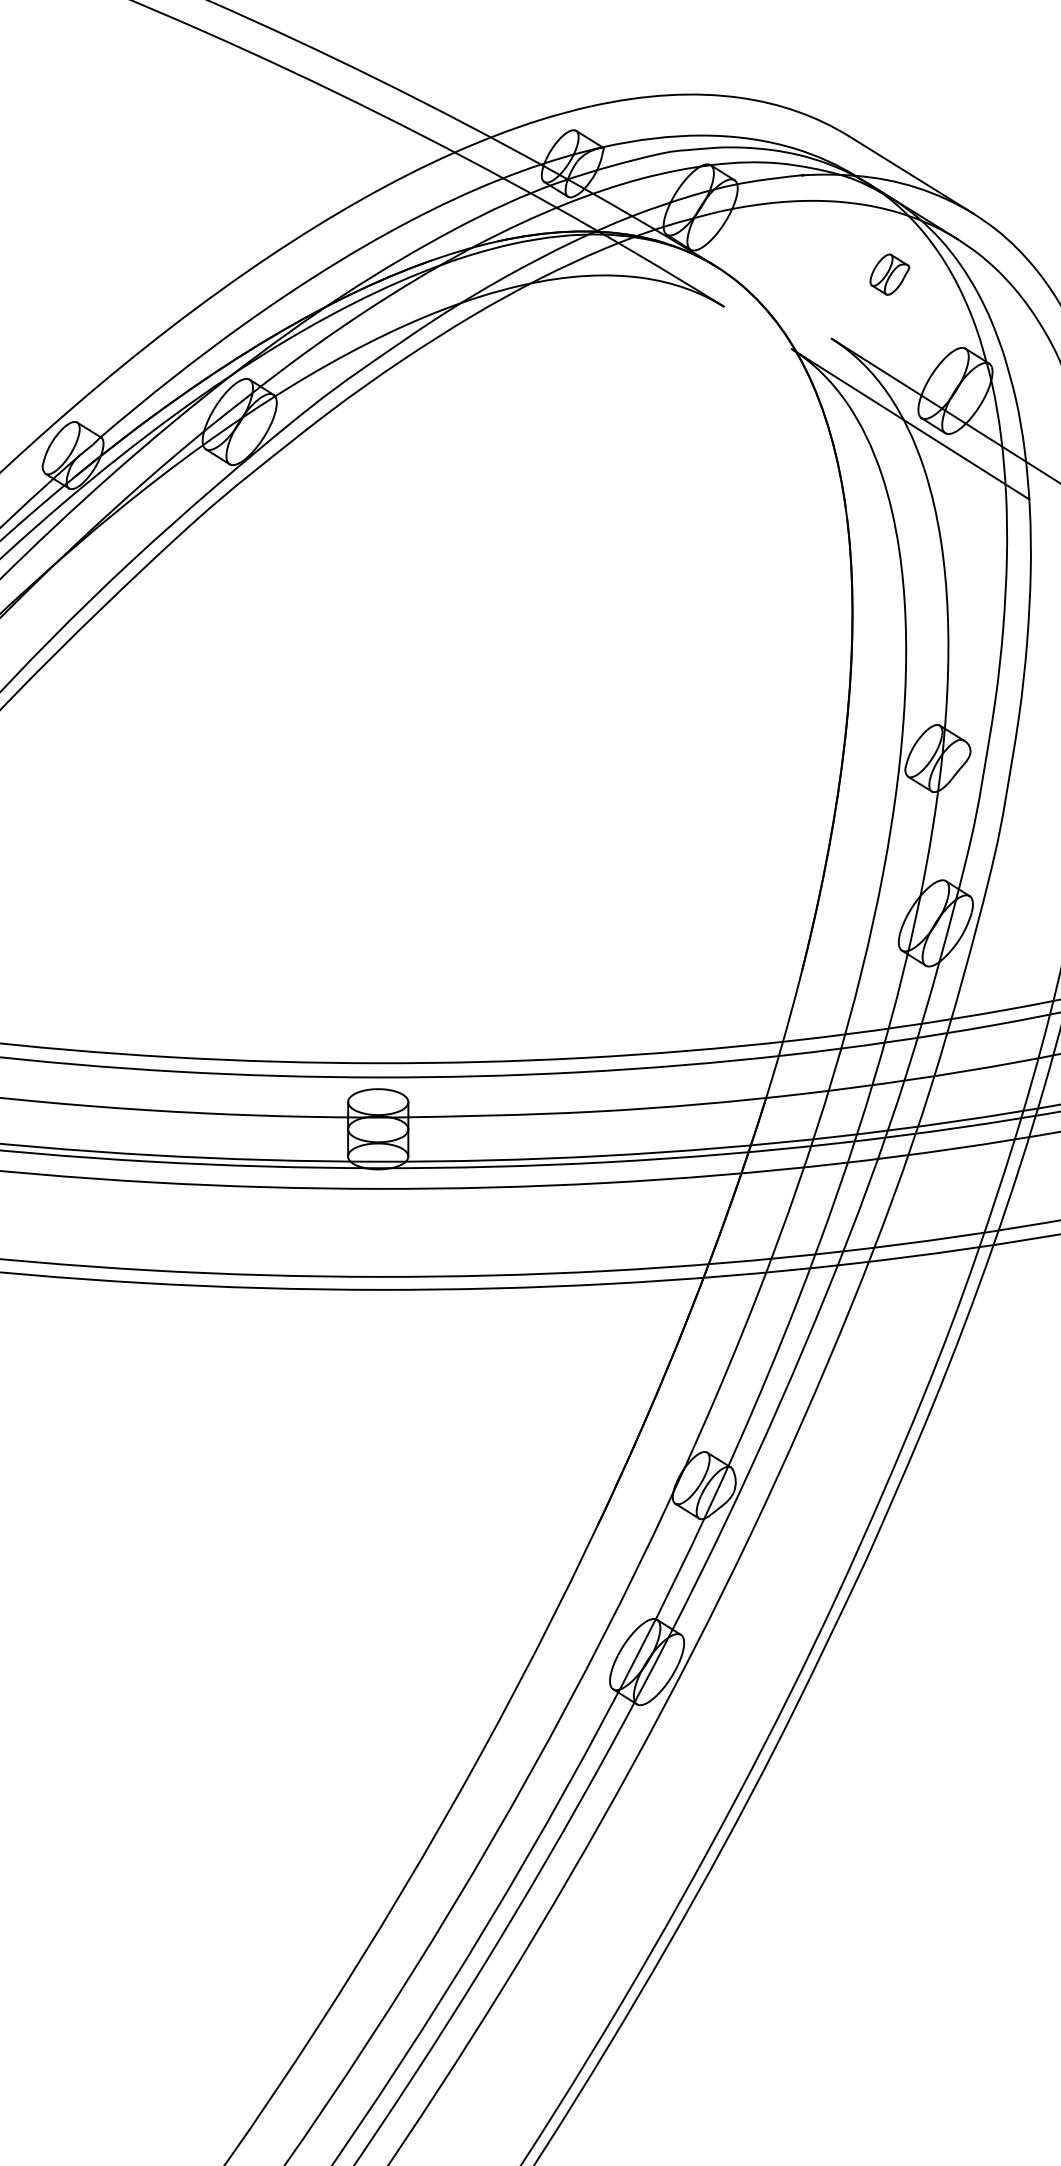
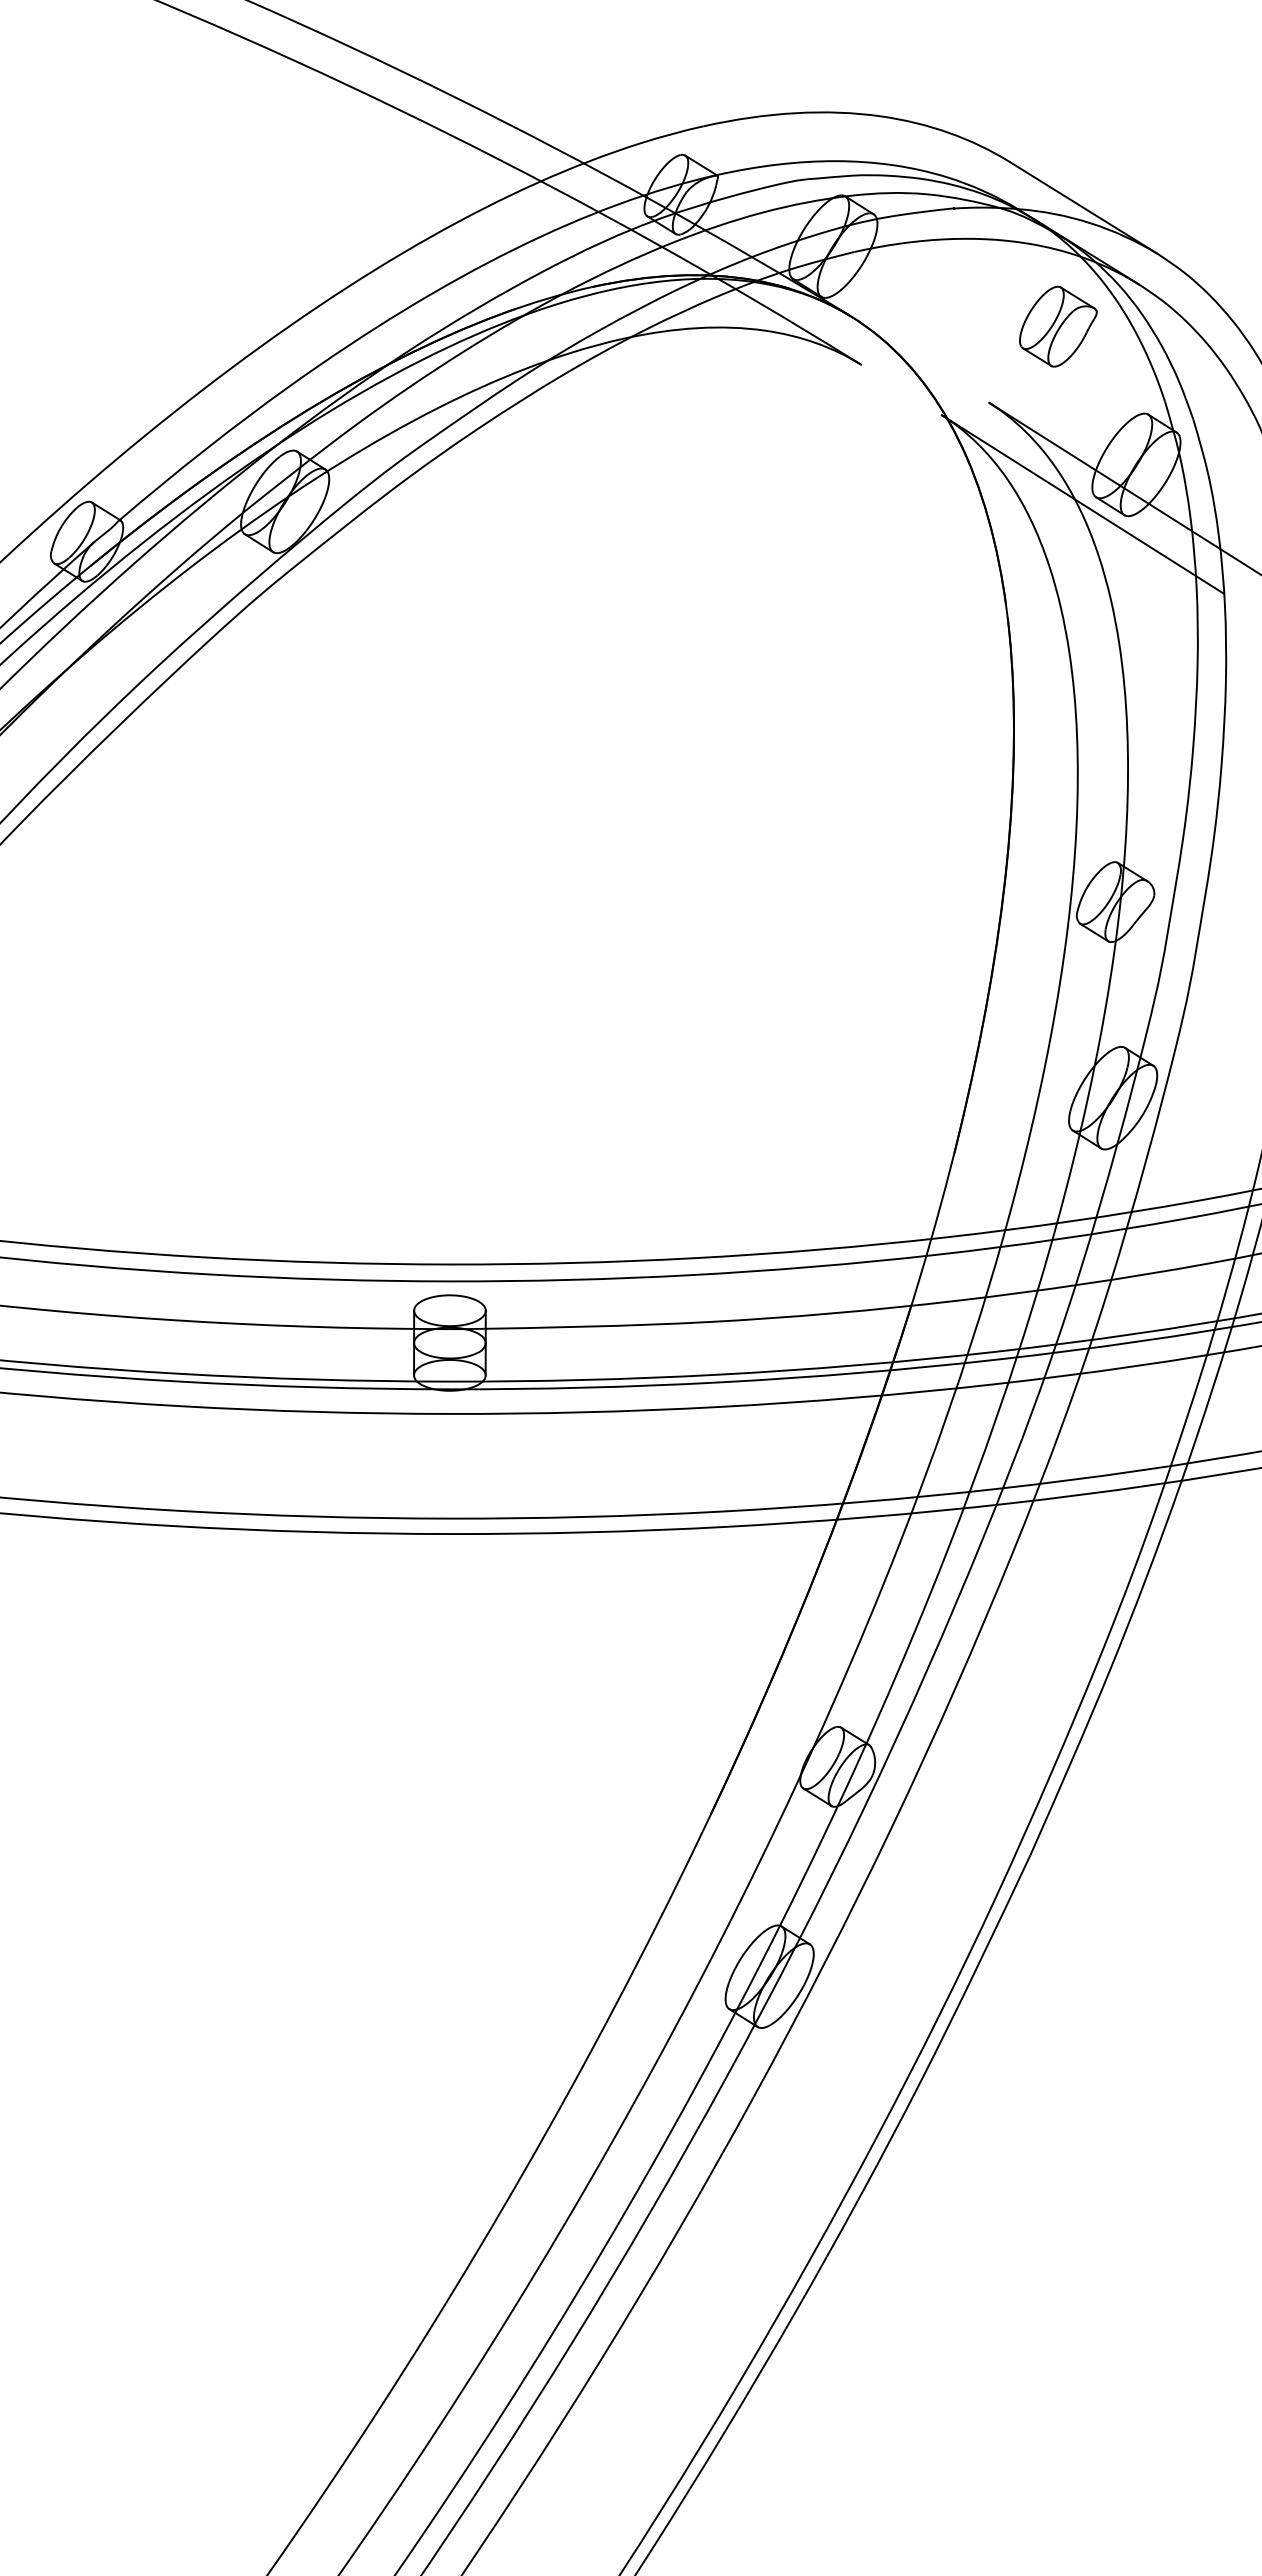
part: (889, 274) -> (1058, 326), size x1.67

